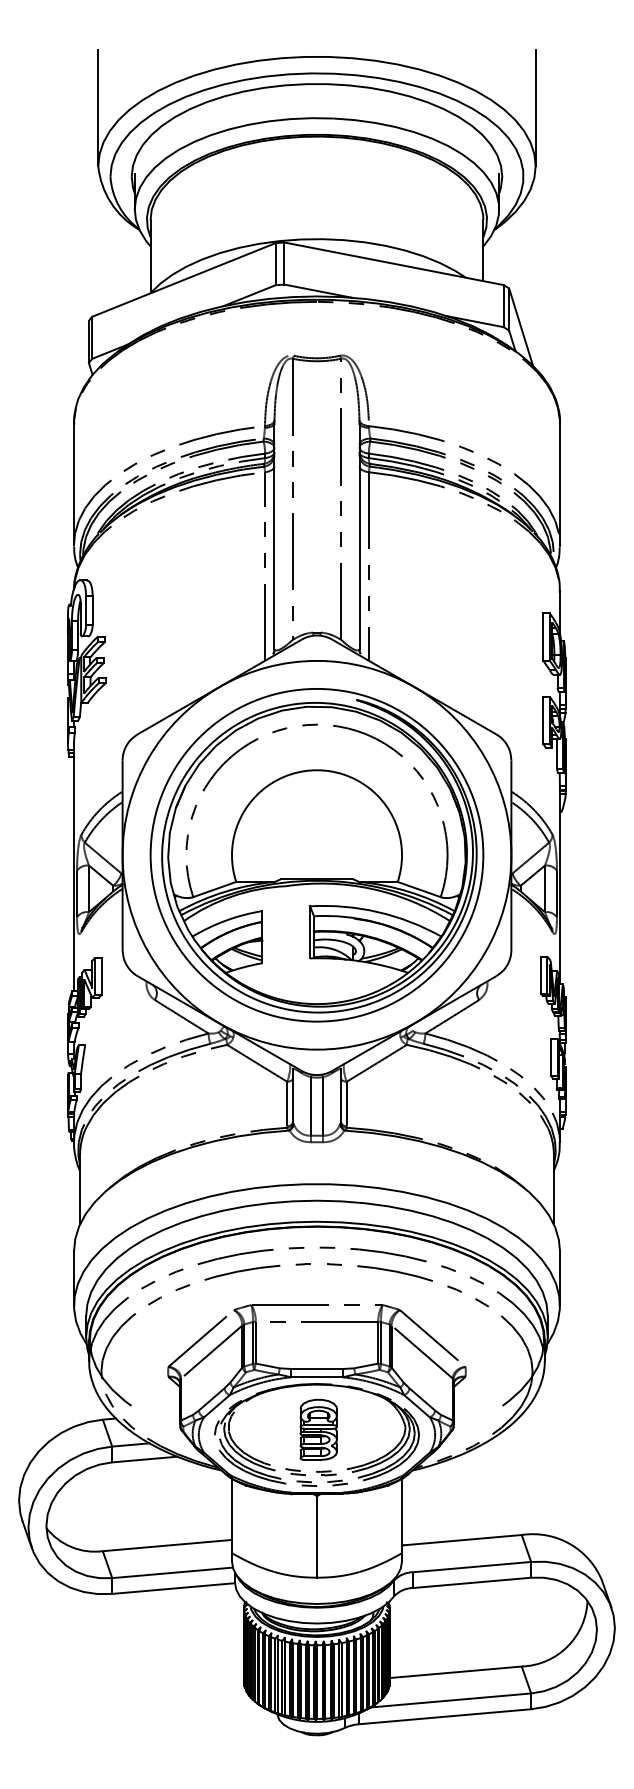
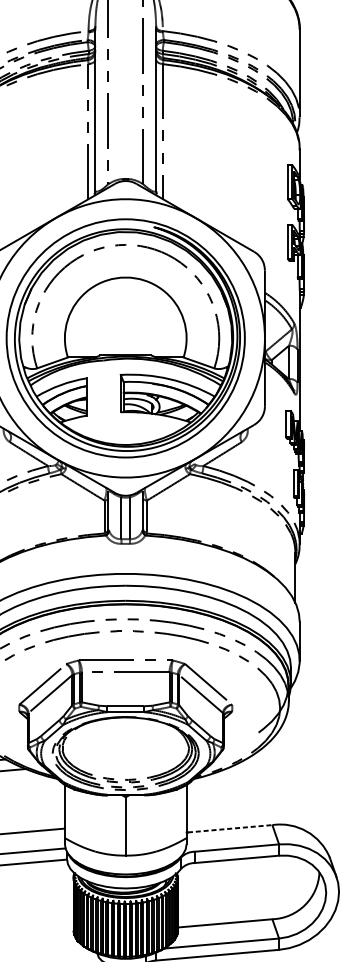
part: (318, 1429) -> (126, 749), removed
line: (463, 1540) -> (230, 829), solid -> dashed

